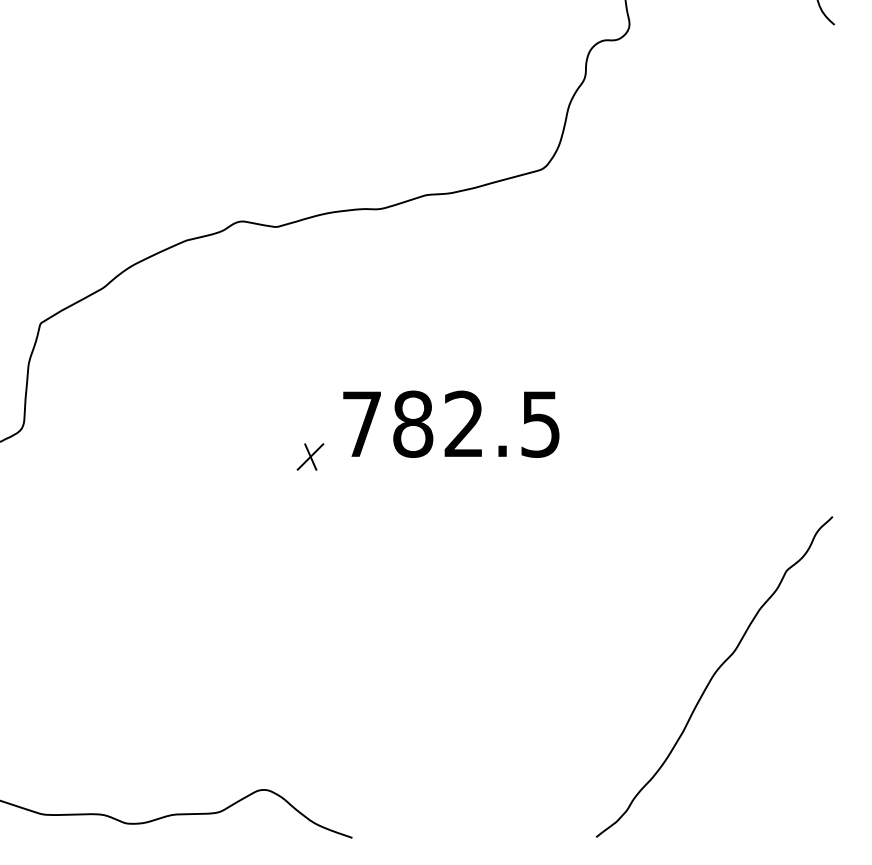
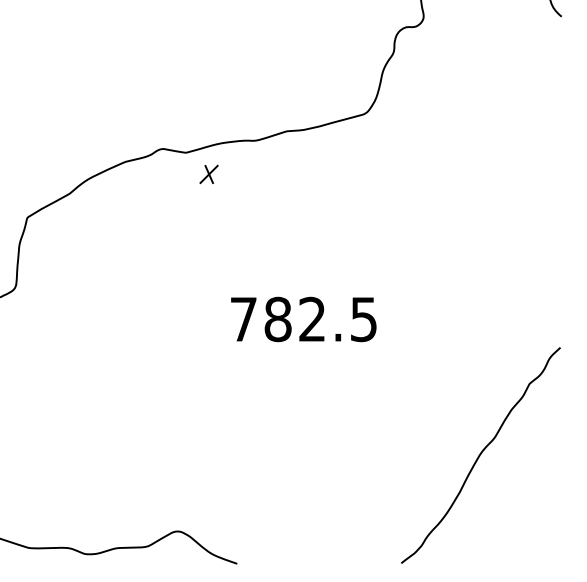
text: (450, 424) -> (303, 319), moved
part: (309, 457) -> (208, 174), moved

